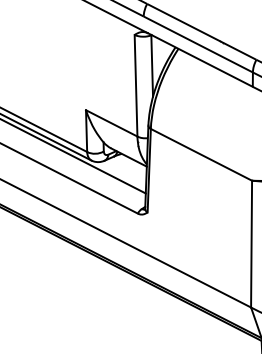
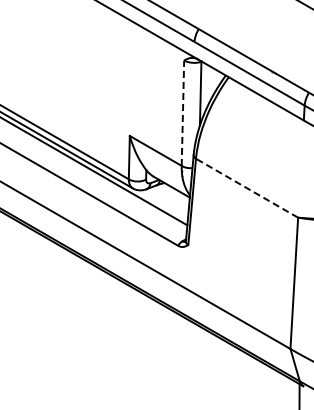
line: (135, 86) -> (182, 113), solid -> dashed
line: (201, 155) -> (247, 188), solid -> dashed

